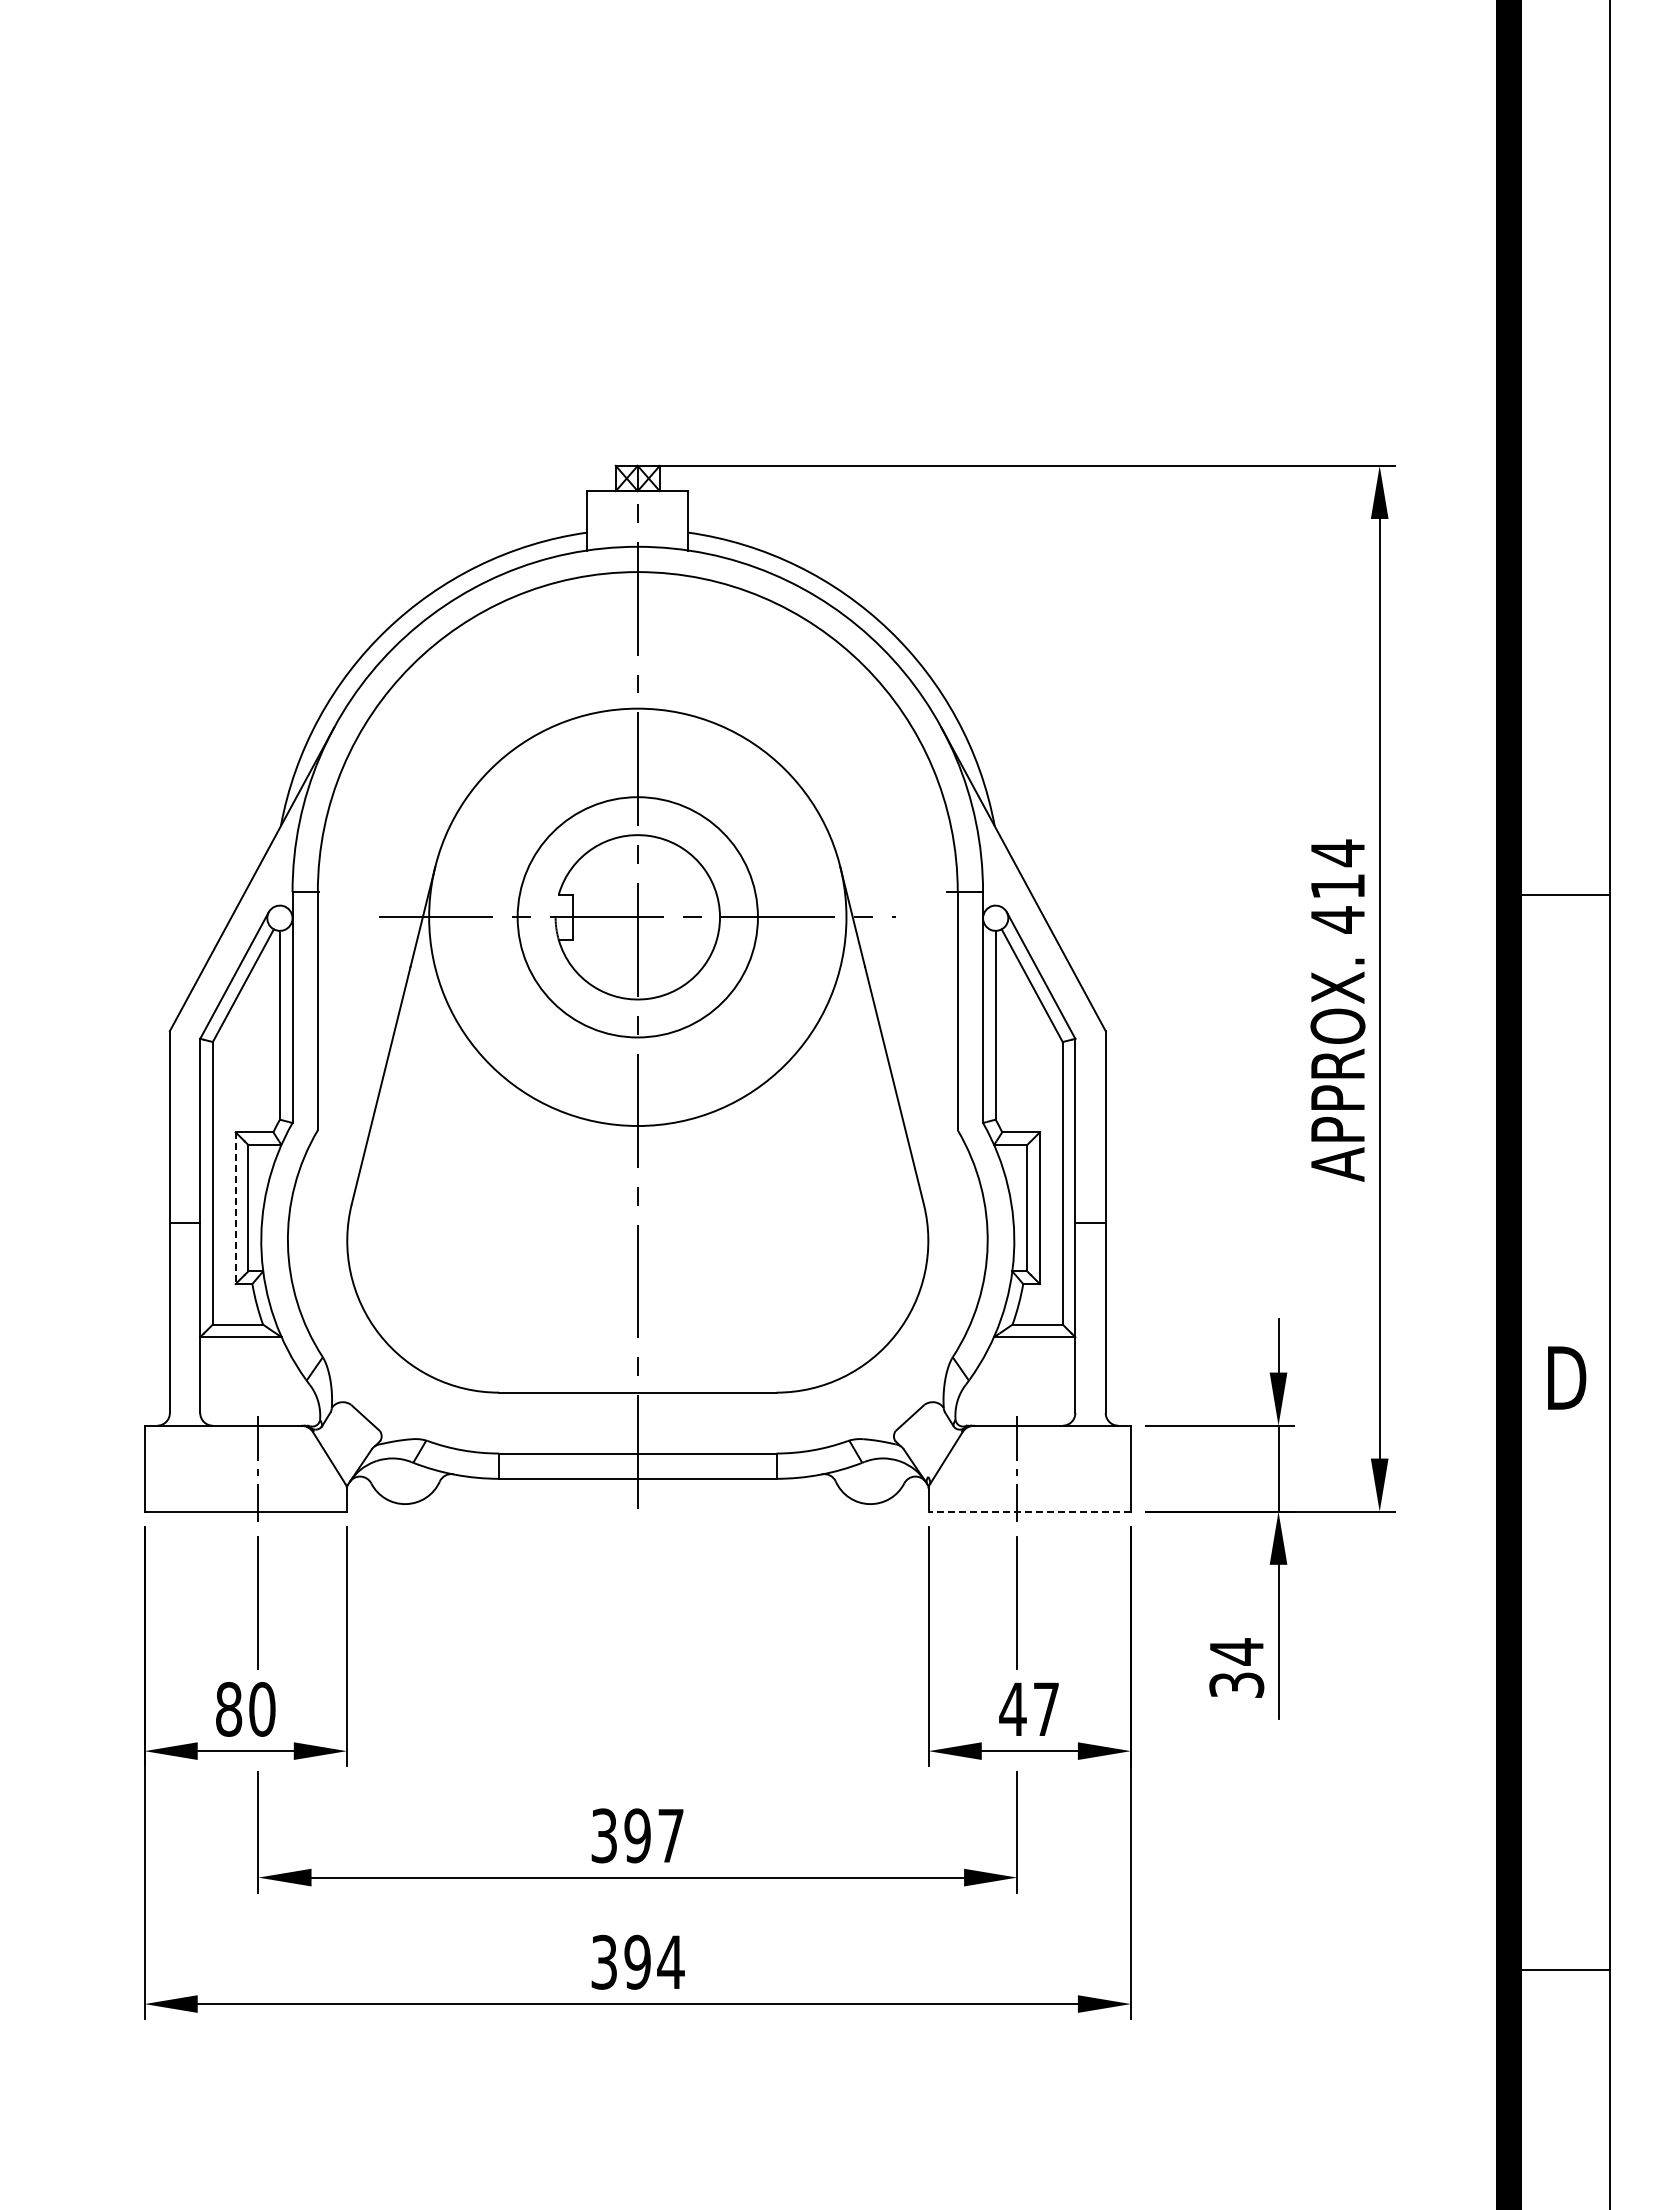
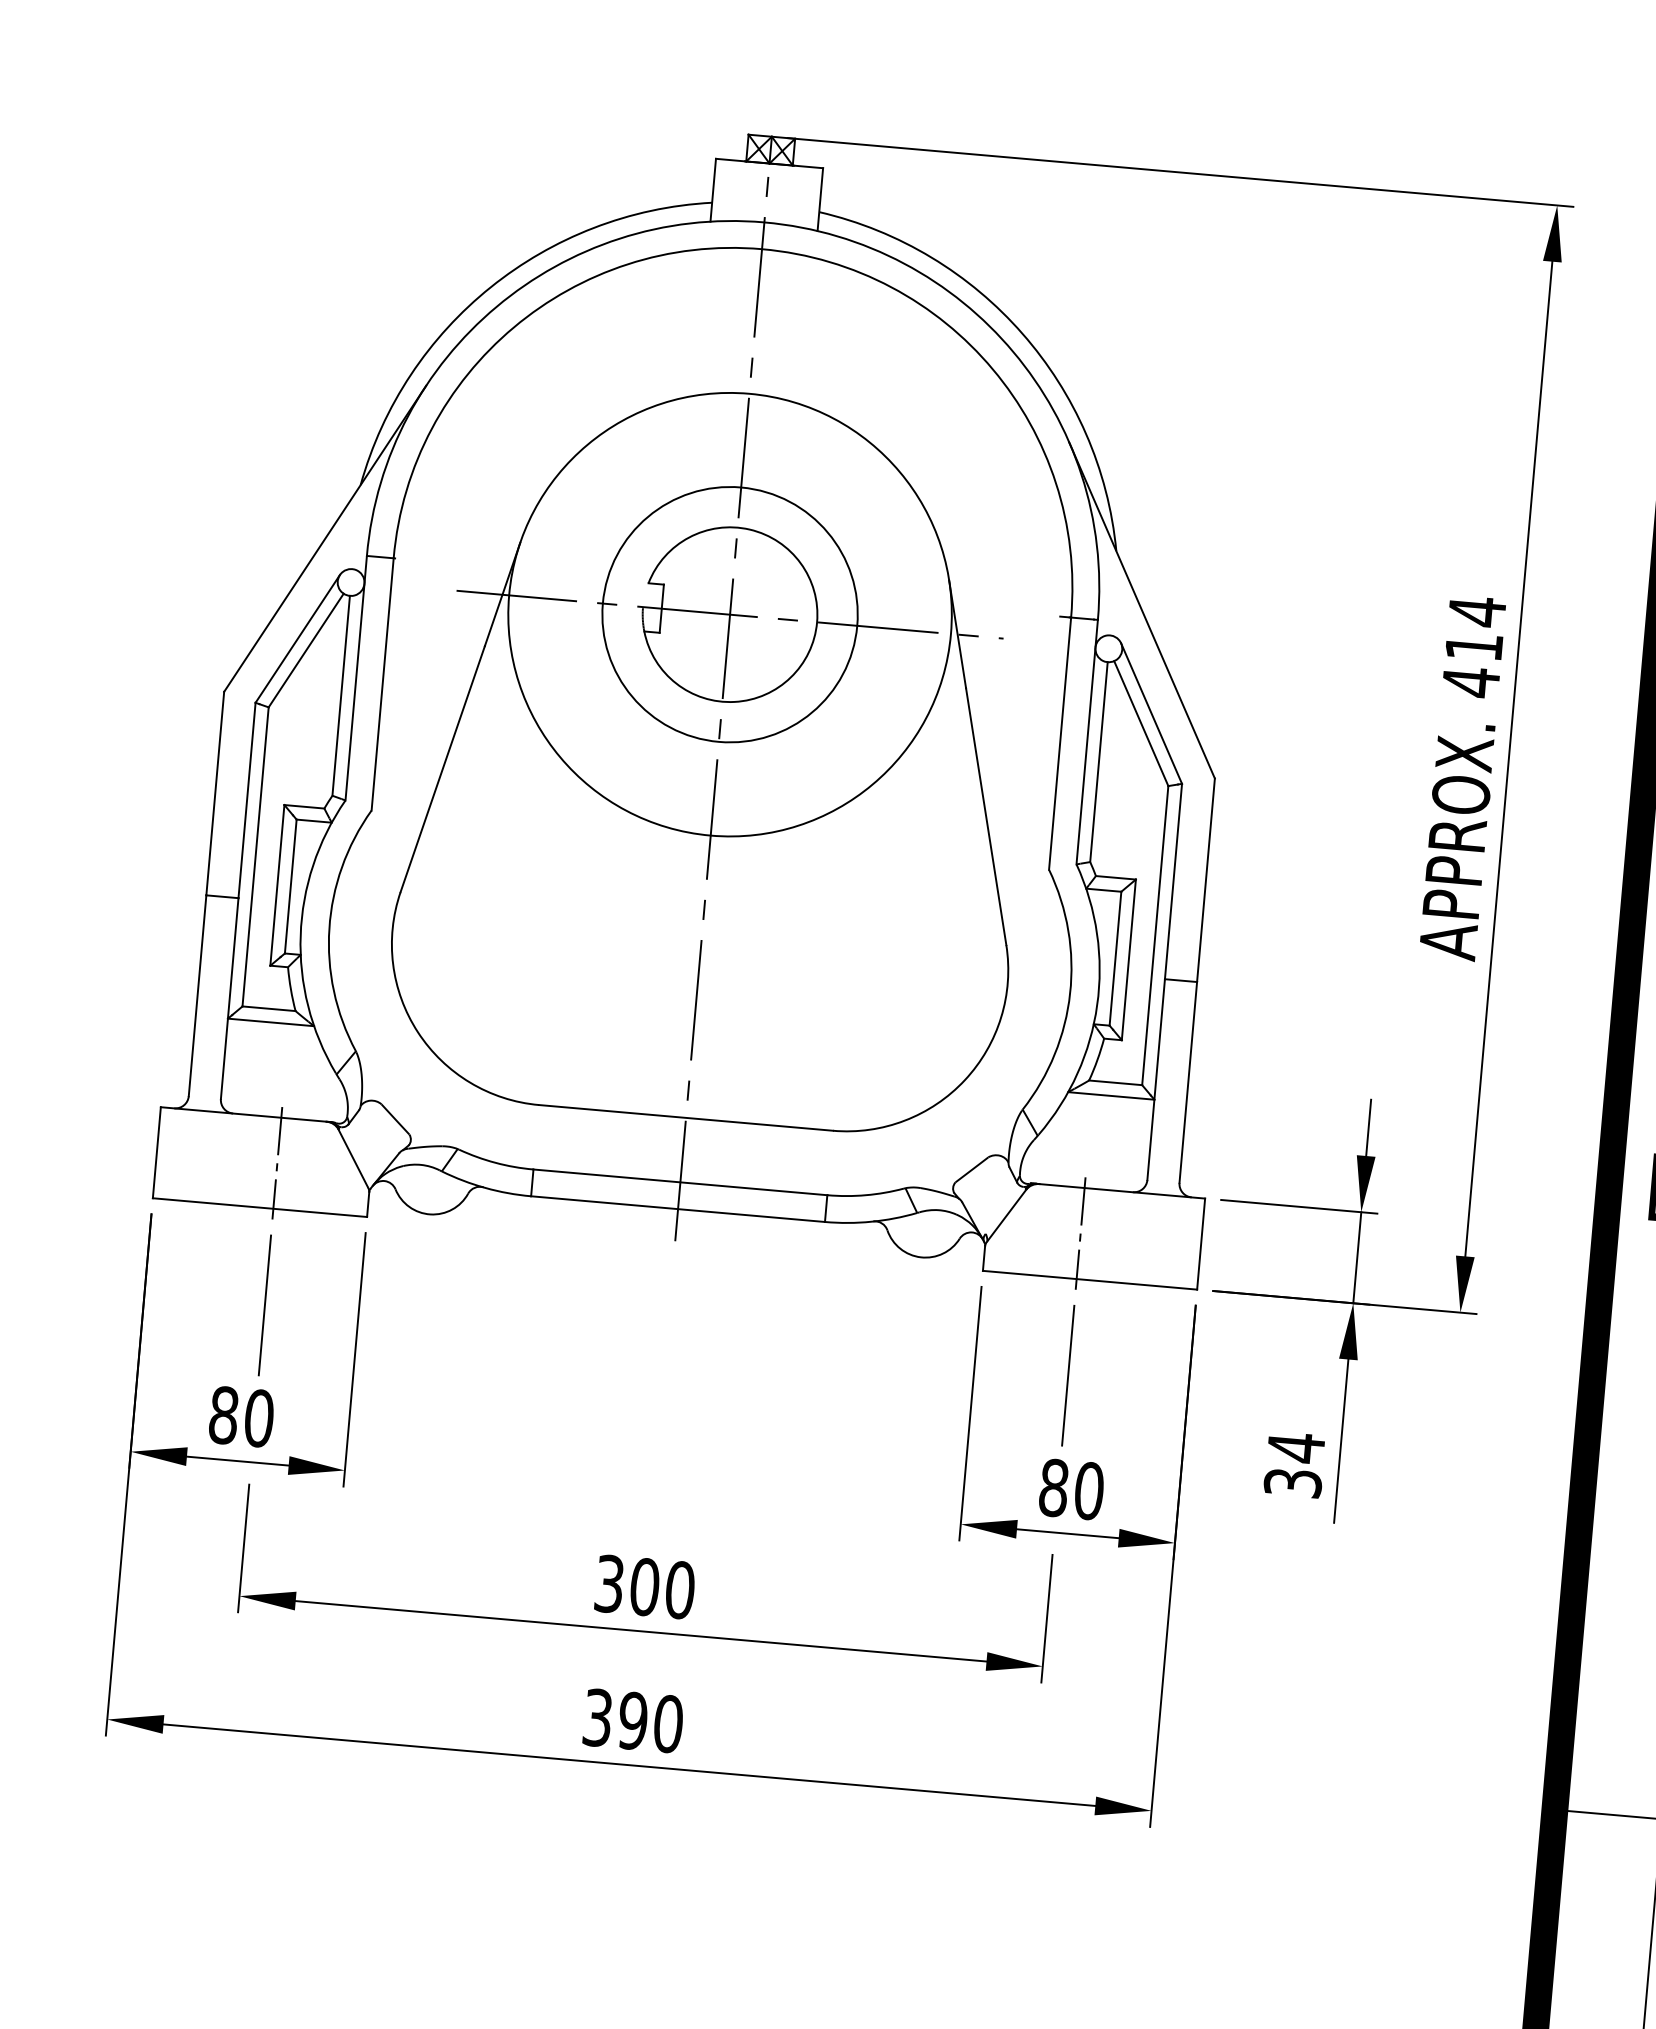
line: (235, 1208) -> (277, 885), dashed -> solid
line: (1029, 1511) -> (1089, 1279), dashed -> solid
text: (1029, 1709) -> (1071, 1489), 47 -> 80
text: (654, 1835) -> (662, 1588), 397 -> 300
text: (670, 1961) -> (667, 1723), 394 -> 390

